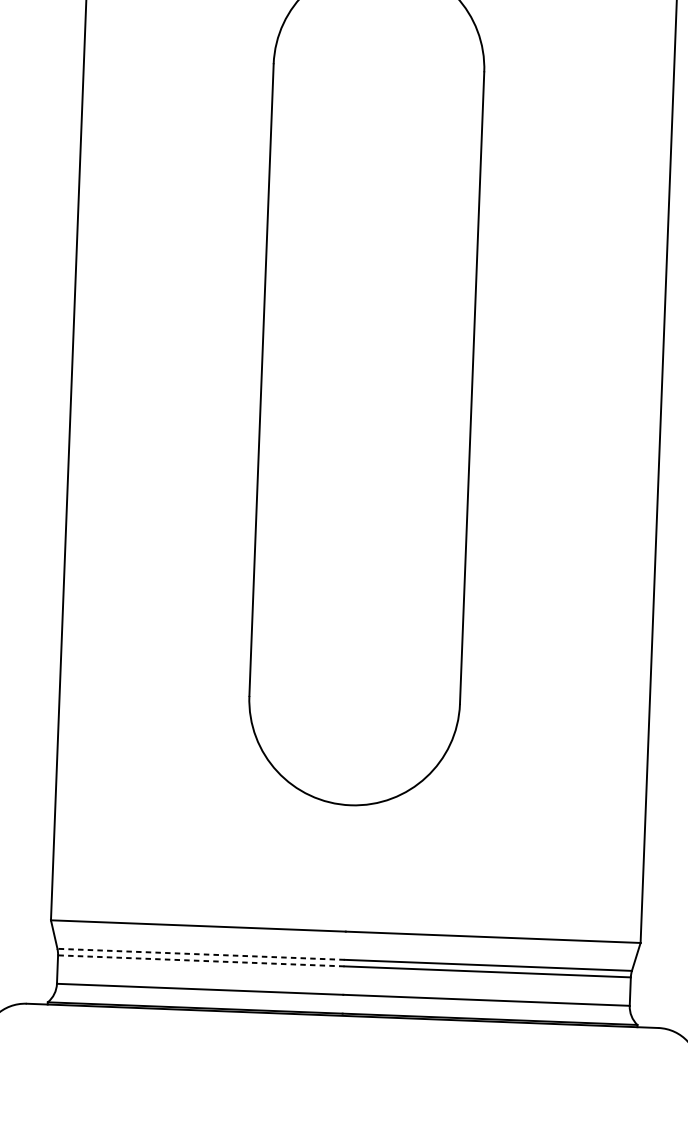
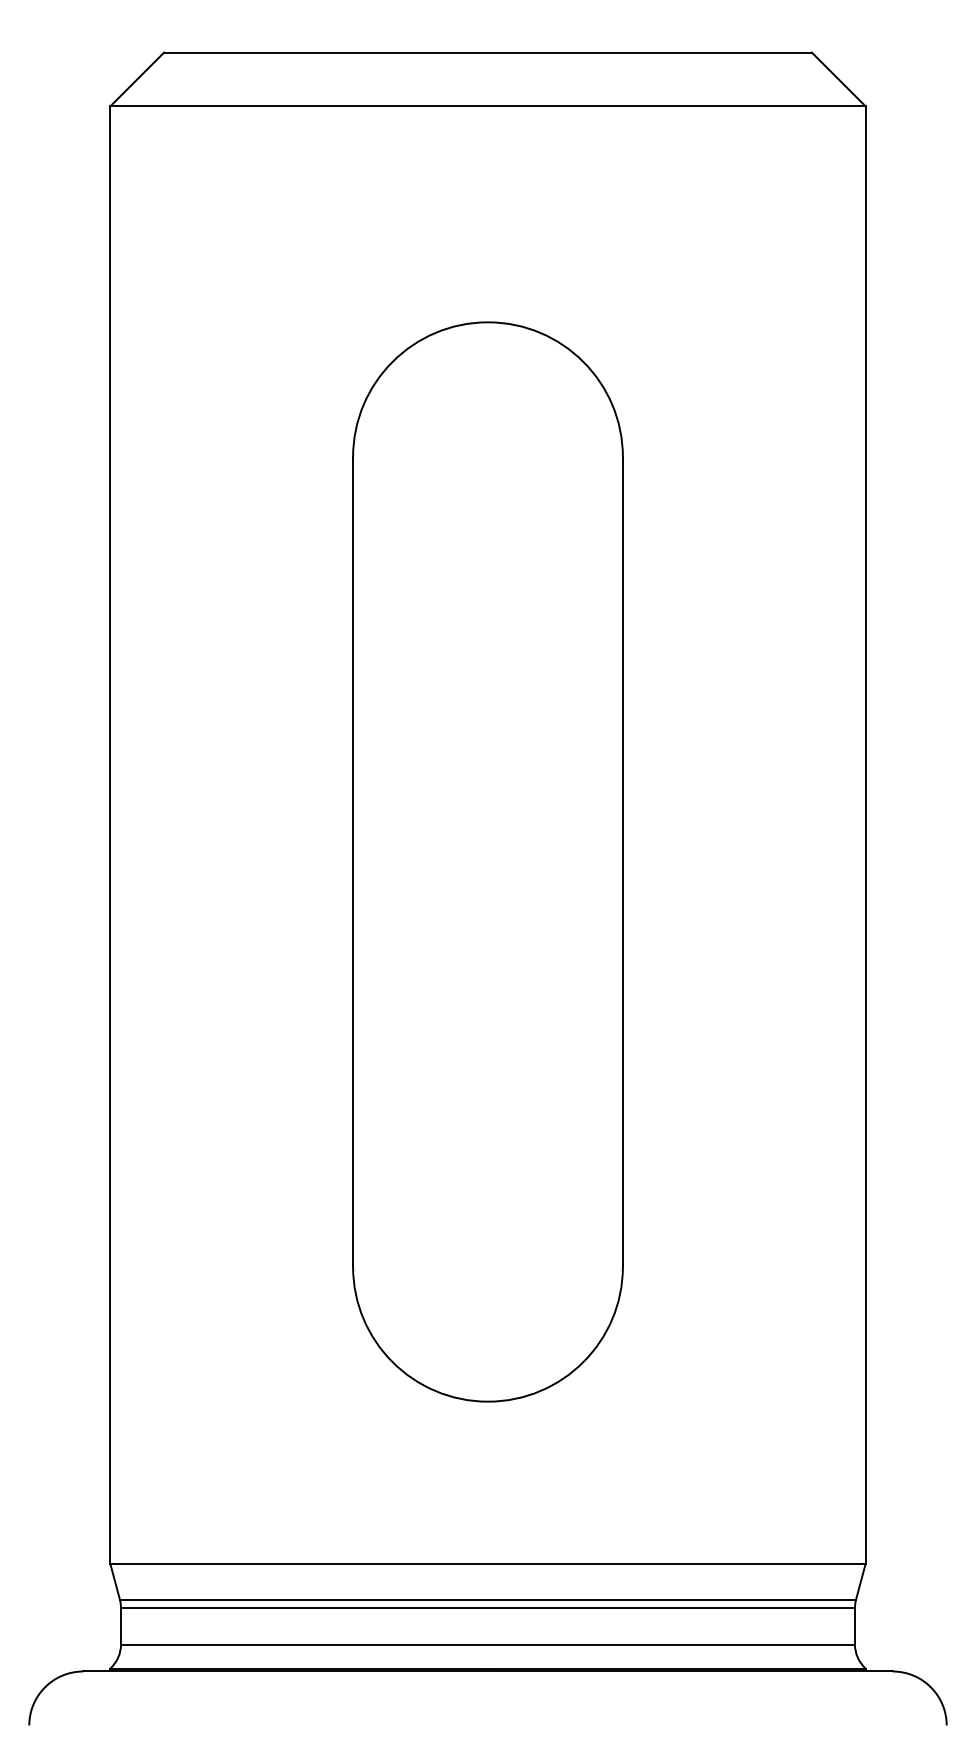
line: (200, 954) -> (303, 1599), dashed -> solid
line: (201, 961) -> (304, 1608), dashed -> solid

